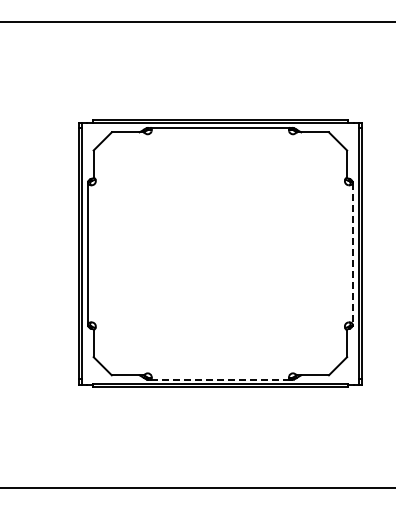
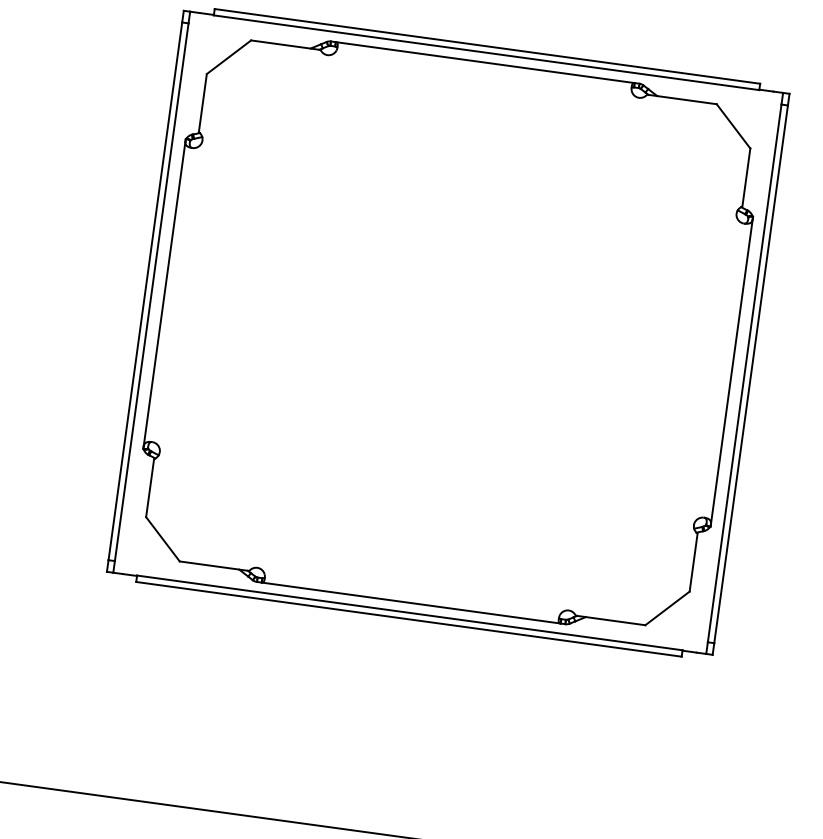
line: (352, 253) -> (731, 370), dashed -> solid
line: (220, 379) -> (411, 602), dashed -> solid

